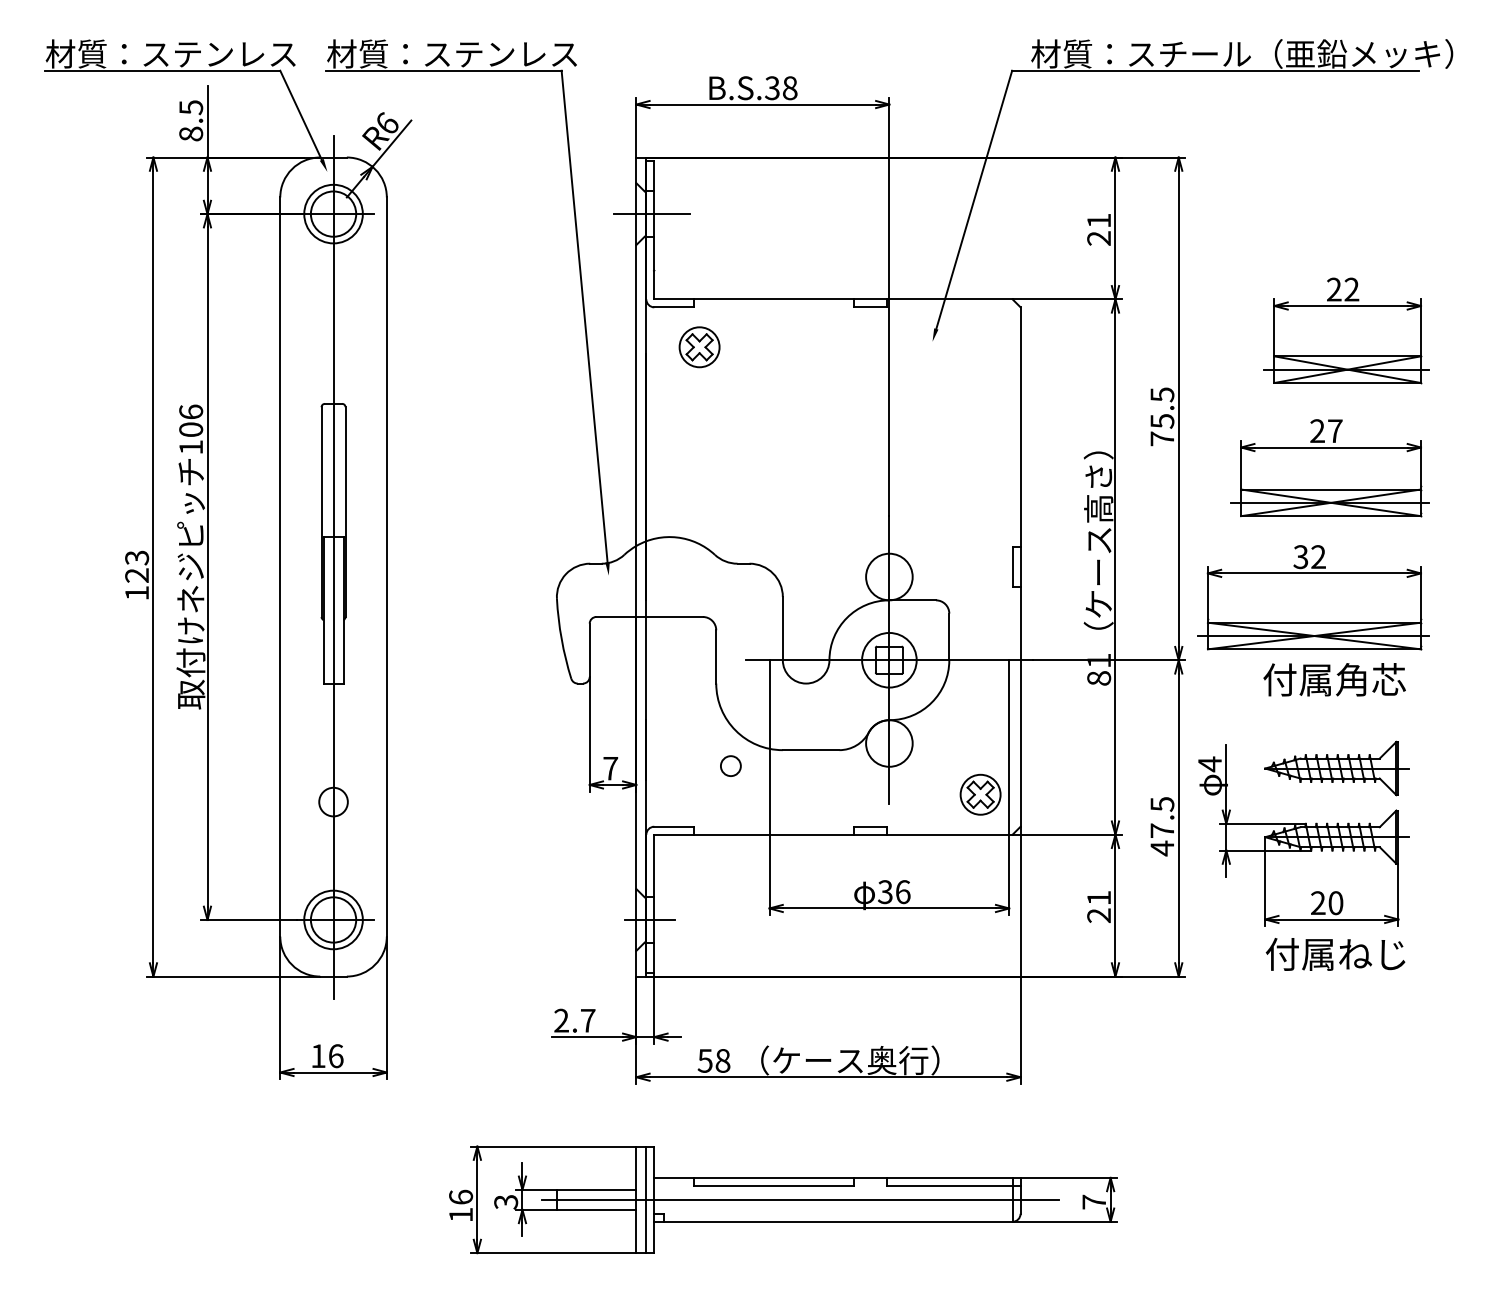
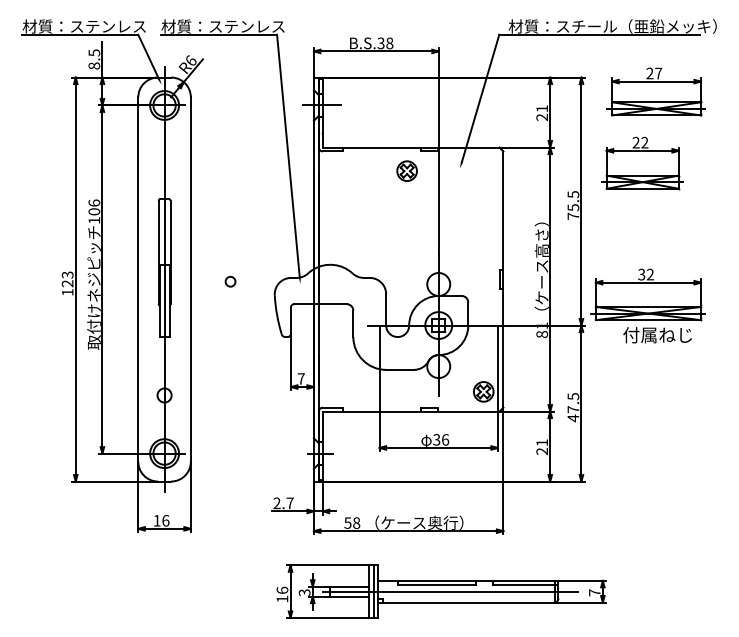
part: (1347, 331) -> (642, 163), moved
part: (698, 345) -> (406, 170), moved
part: (1328, 467) -> (655, 91), moved
text: (1371, 678) -> (676, 334), 付属角芯 -> 付属ねじ
circle: (730, 765) -> (230, 281), moved
part: (1304, 854) -> (643, 421), removed
part: (783, 1199) -> (441, 591), moved

